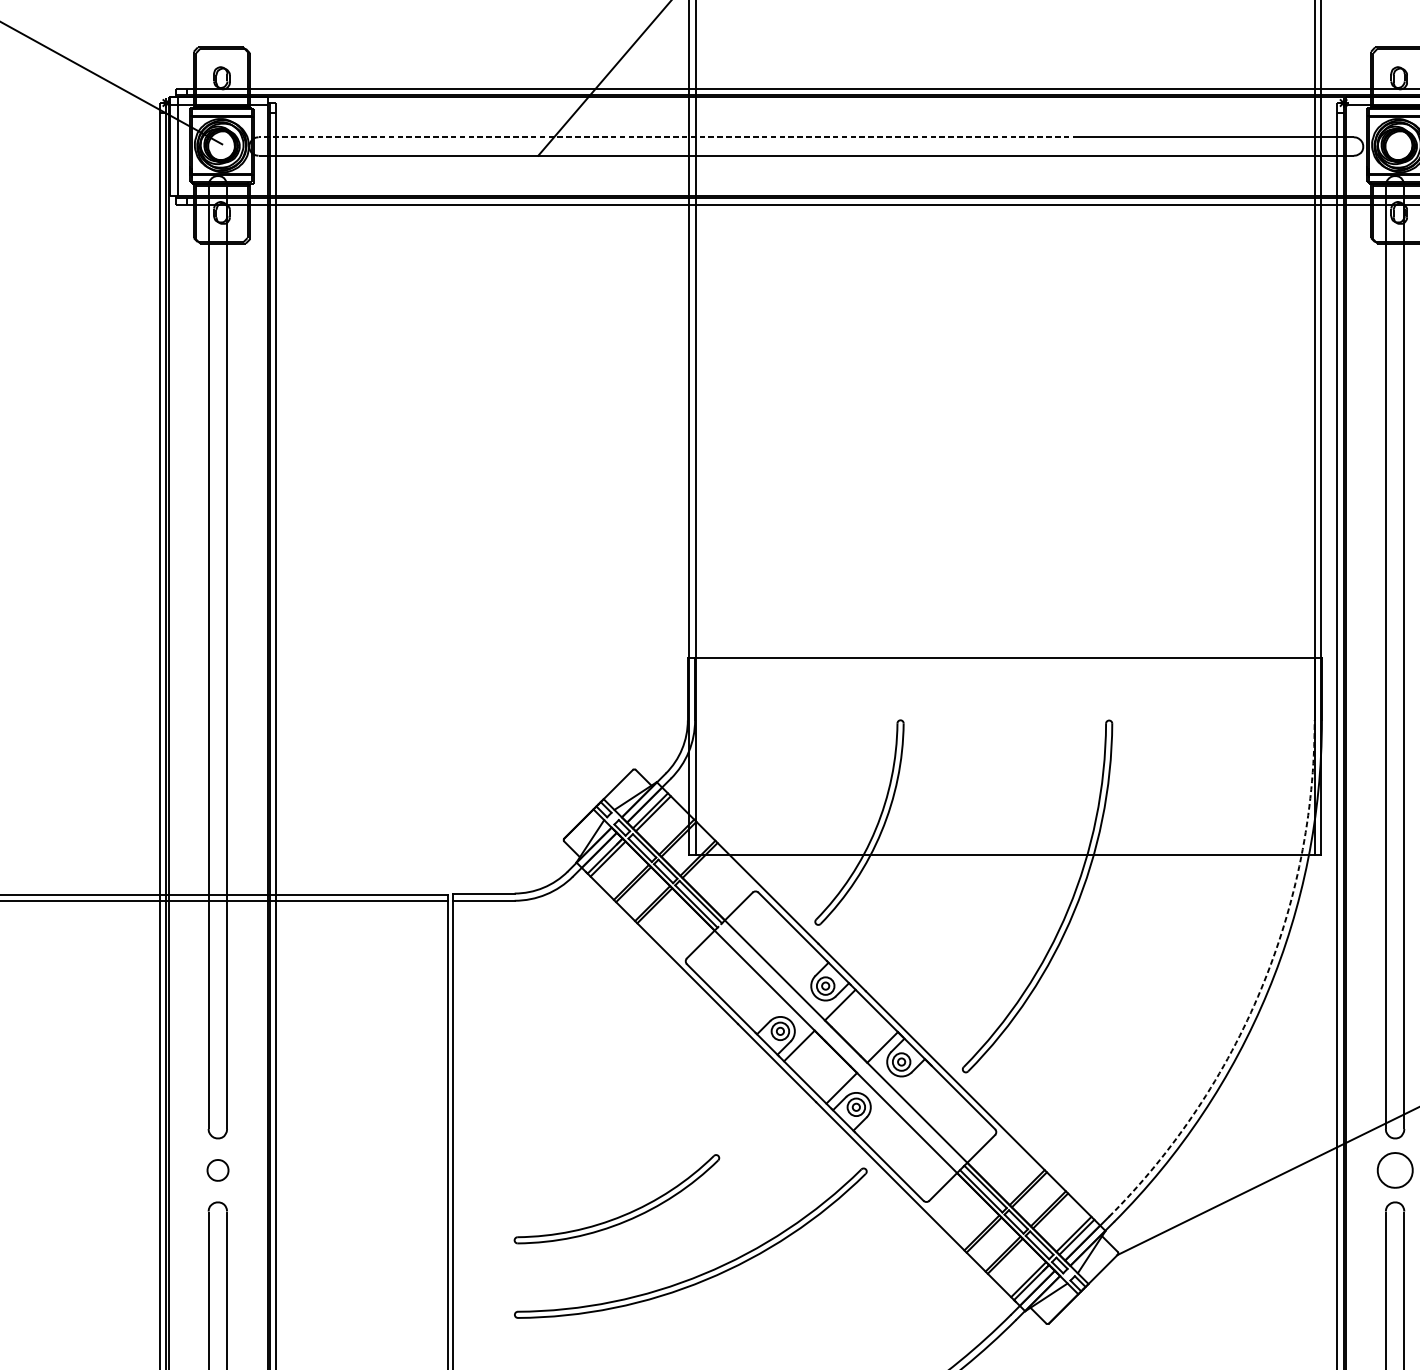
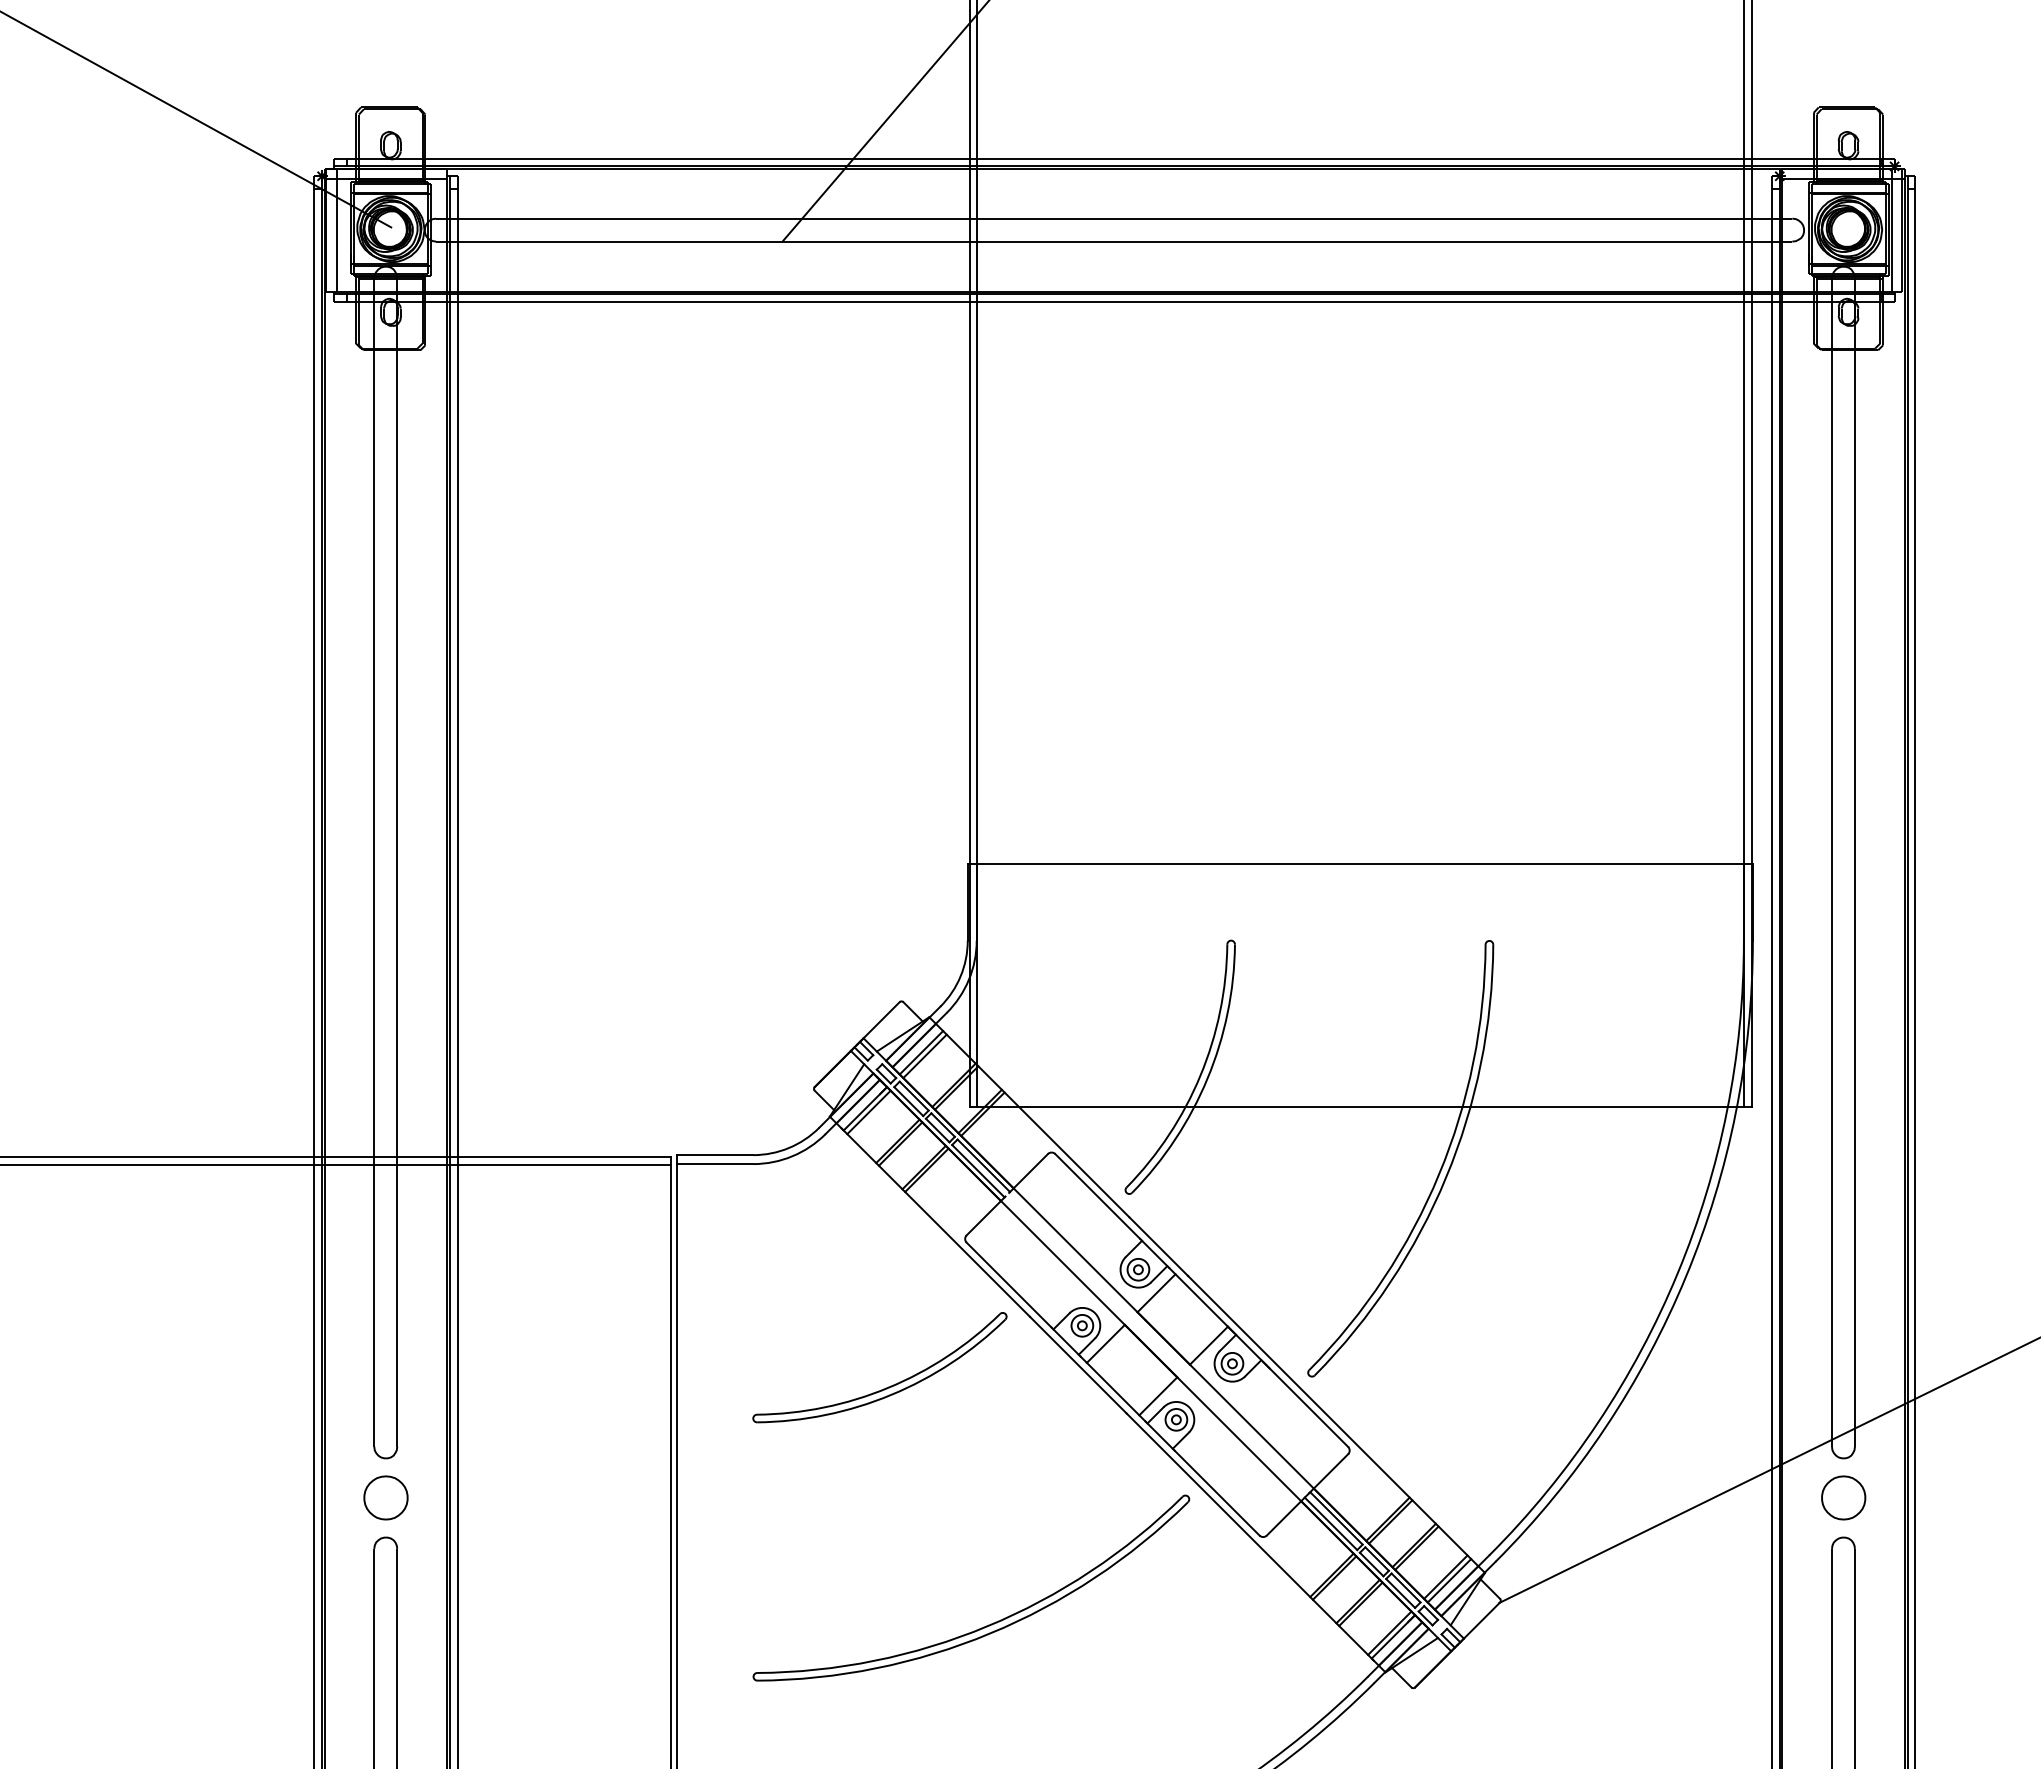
line: (668, 137) -> (943, 218), dashed -> solid
arc: (1261, 989) -> (1677, 1273), dashed -> solid
part: (217, 1170) -> (385, 1497), size x1.67
part: (623, 1214) -> (888, 1386), moved

